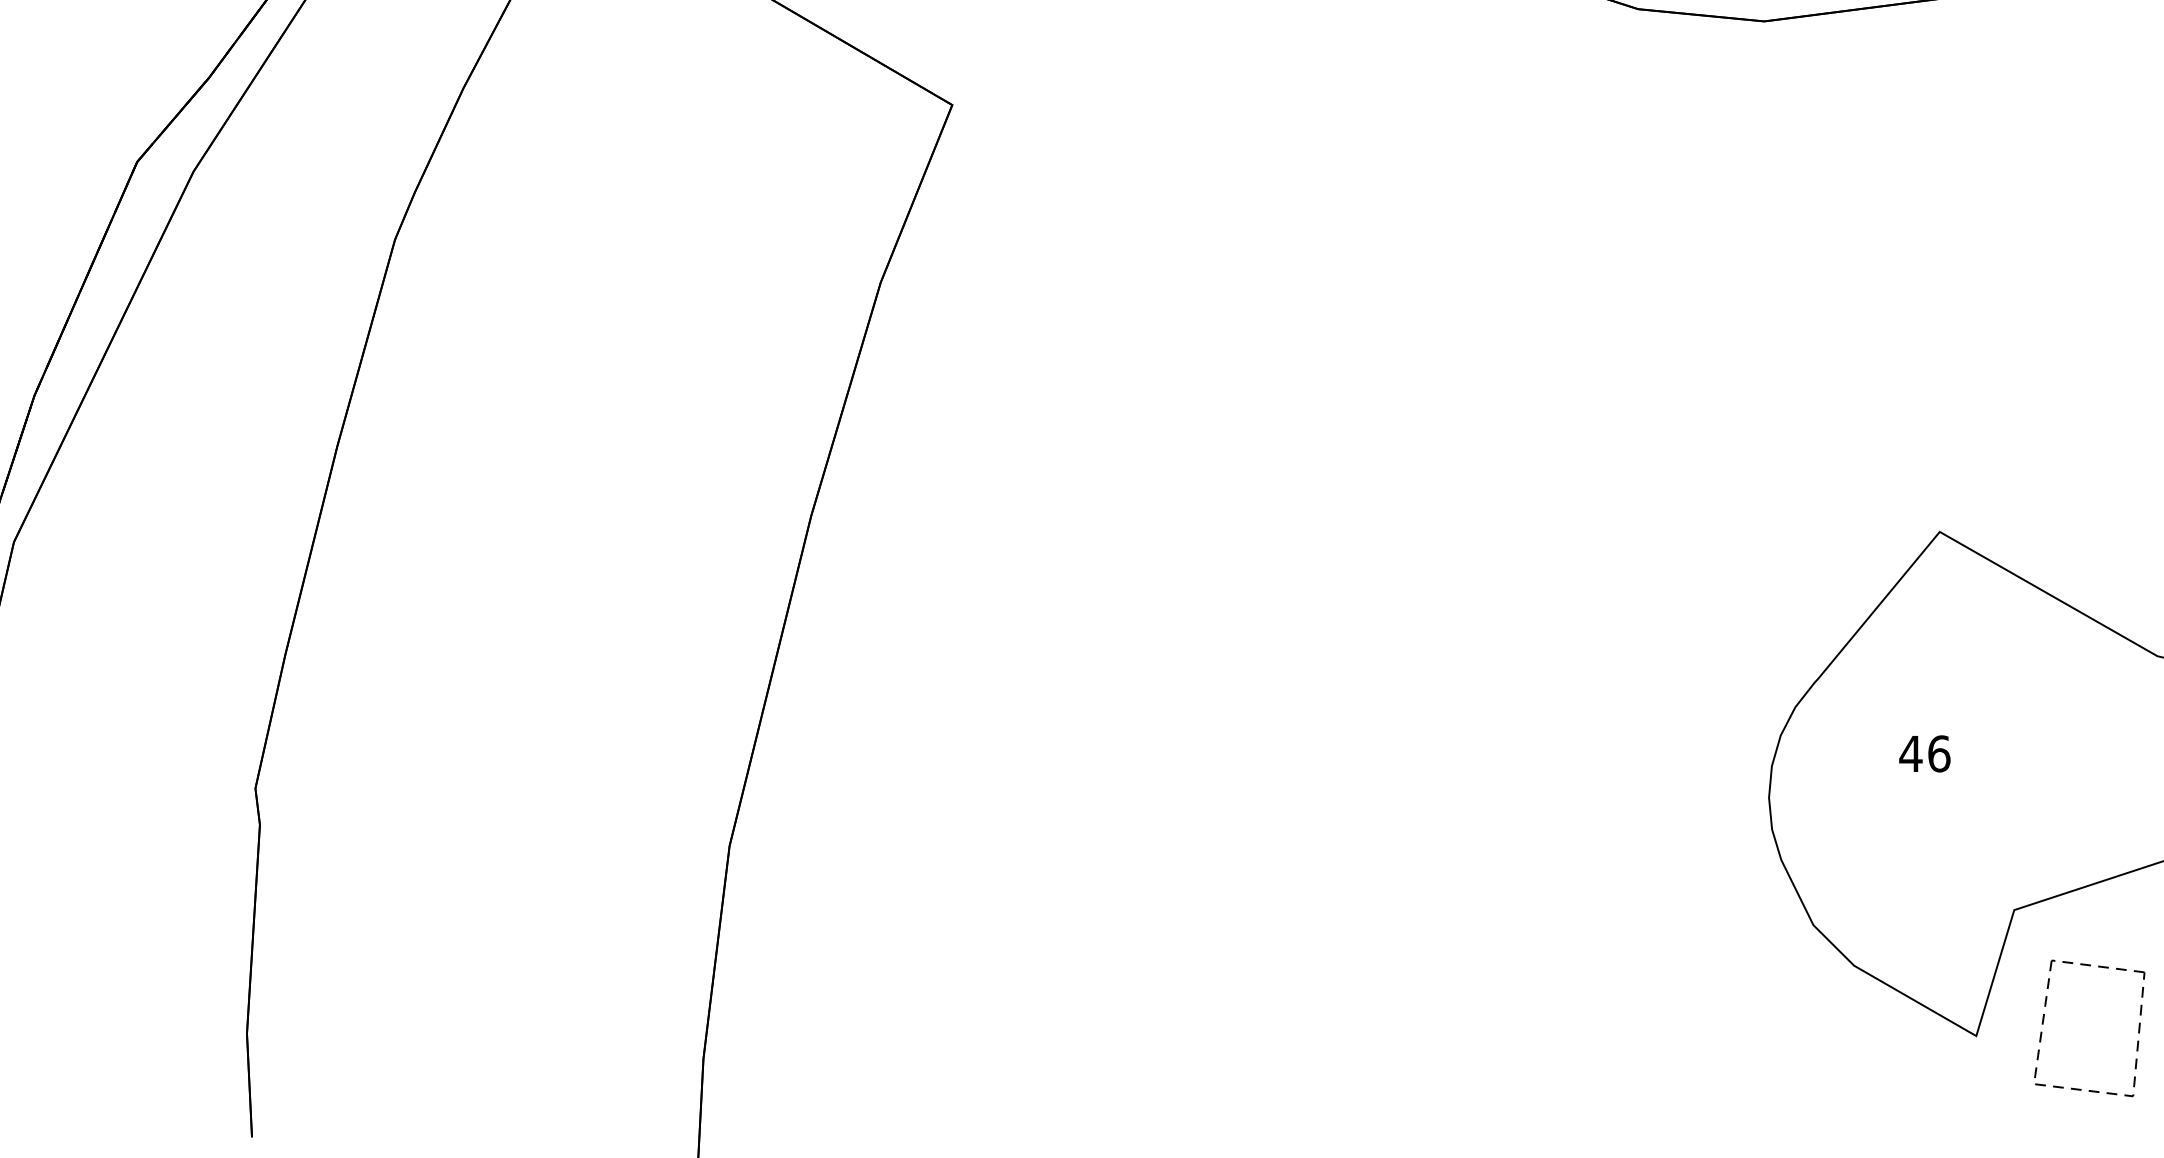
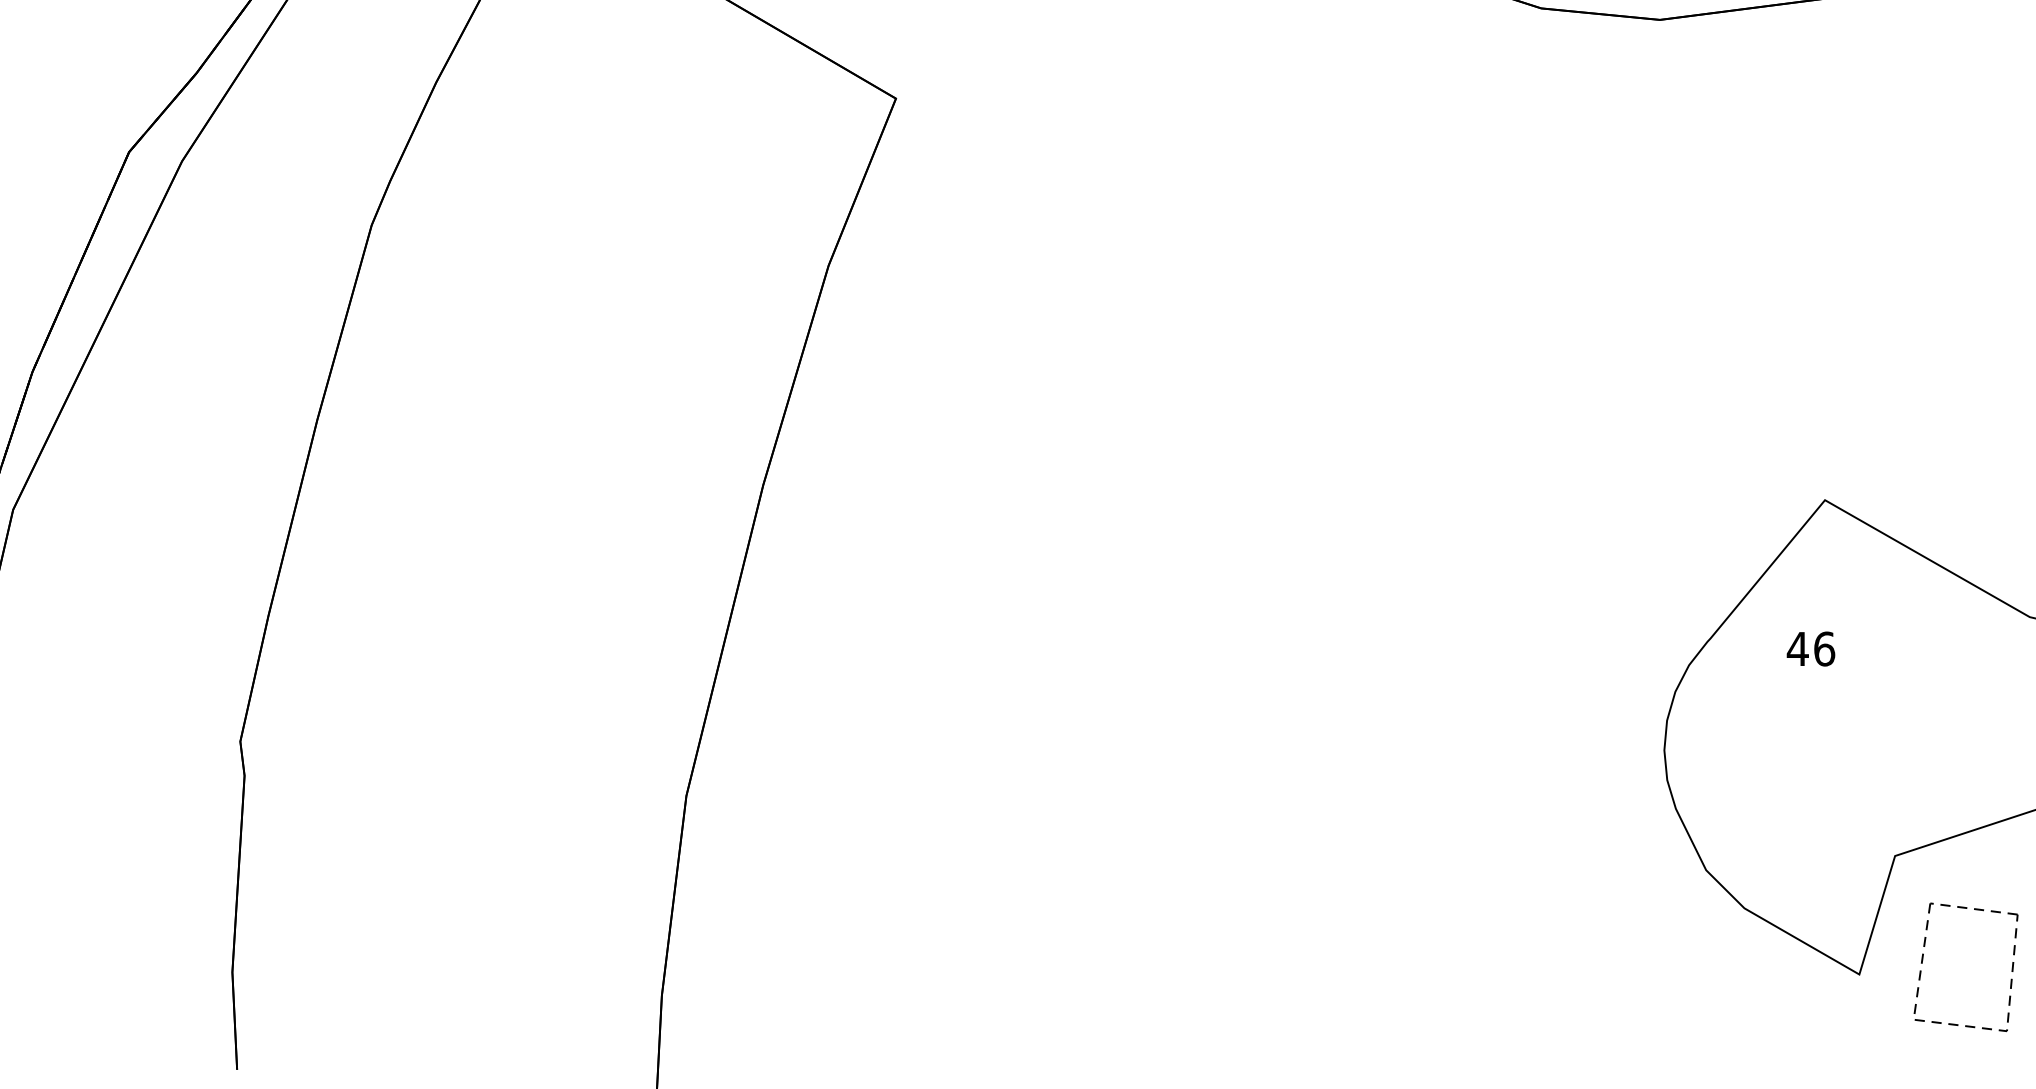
text: (1924, 753) -> (1810, 648), moved

